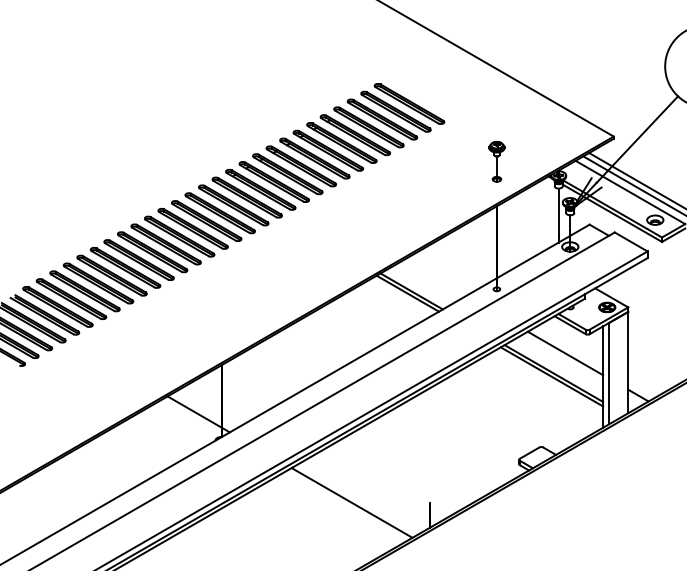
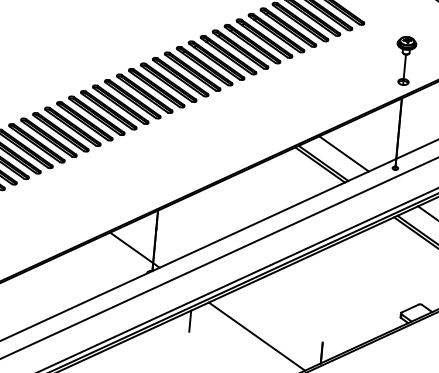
part: (496, 161) -> (405, 60), size x1.43
line: (434, 278) -> (343, 154), added
line: (271, 491) -> (190, 320), added

